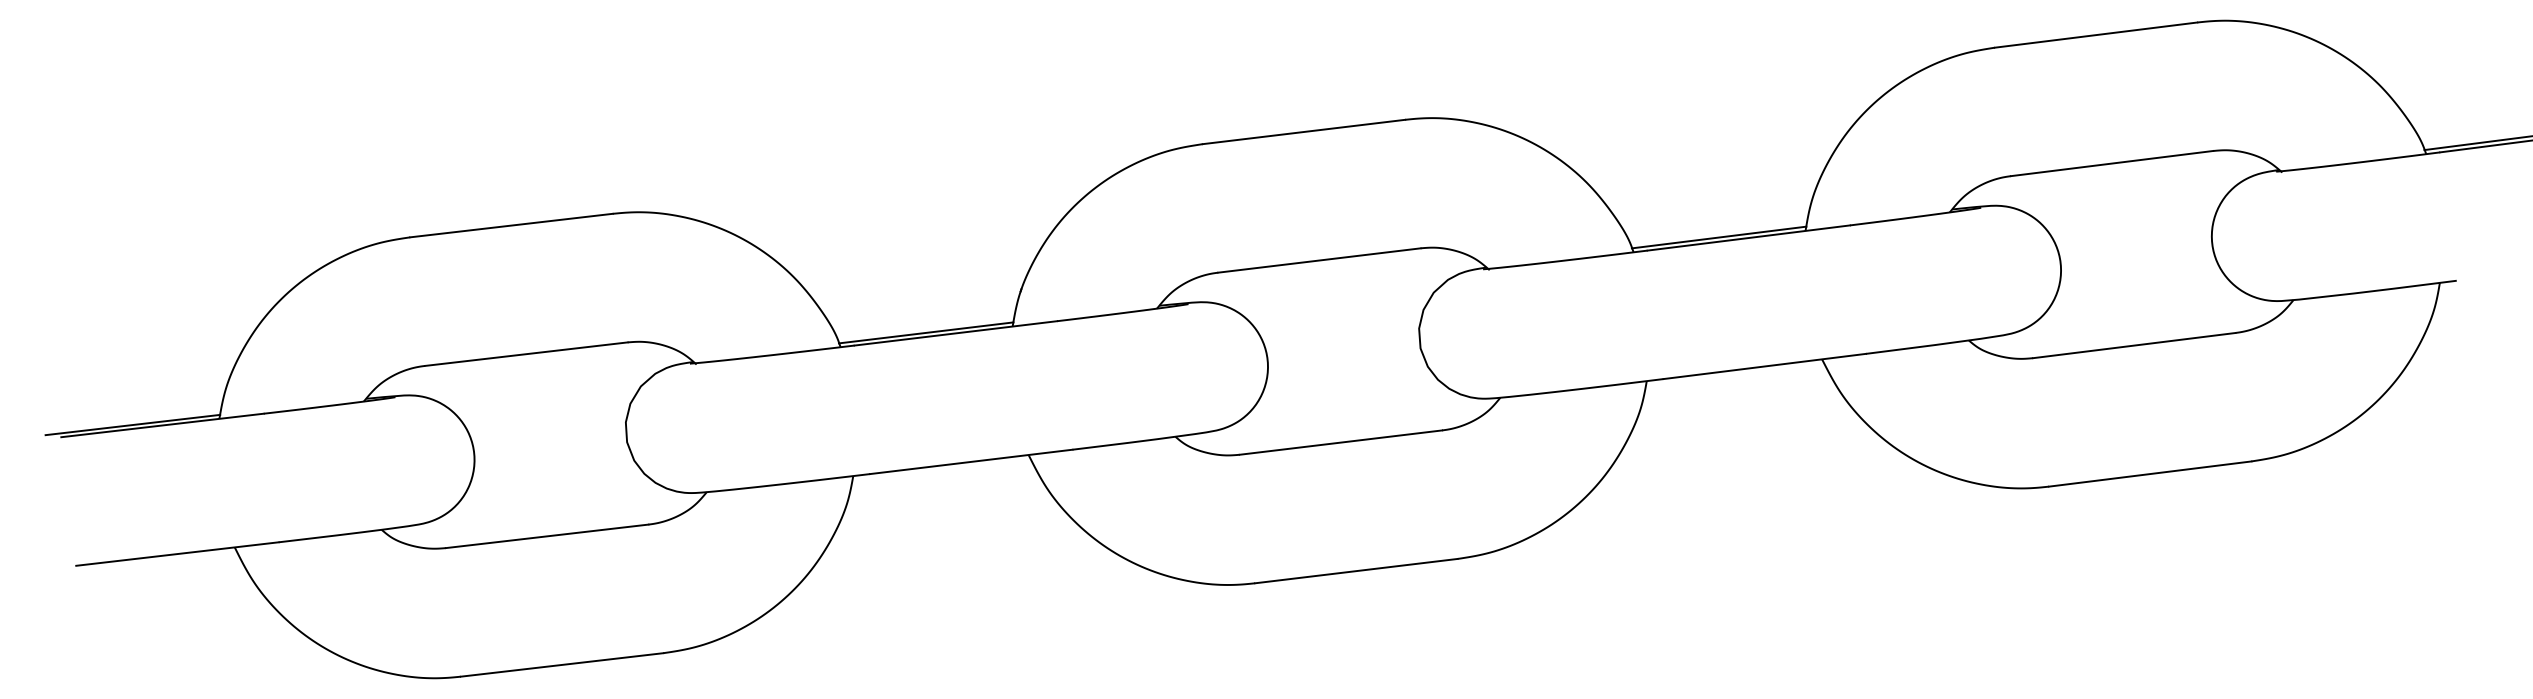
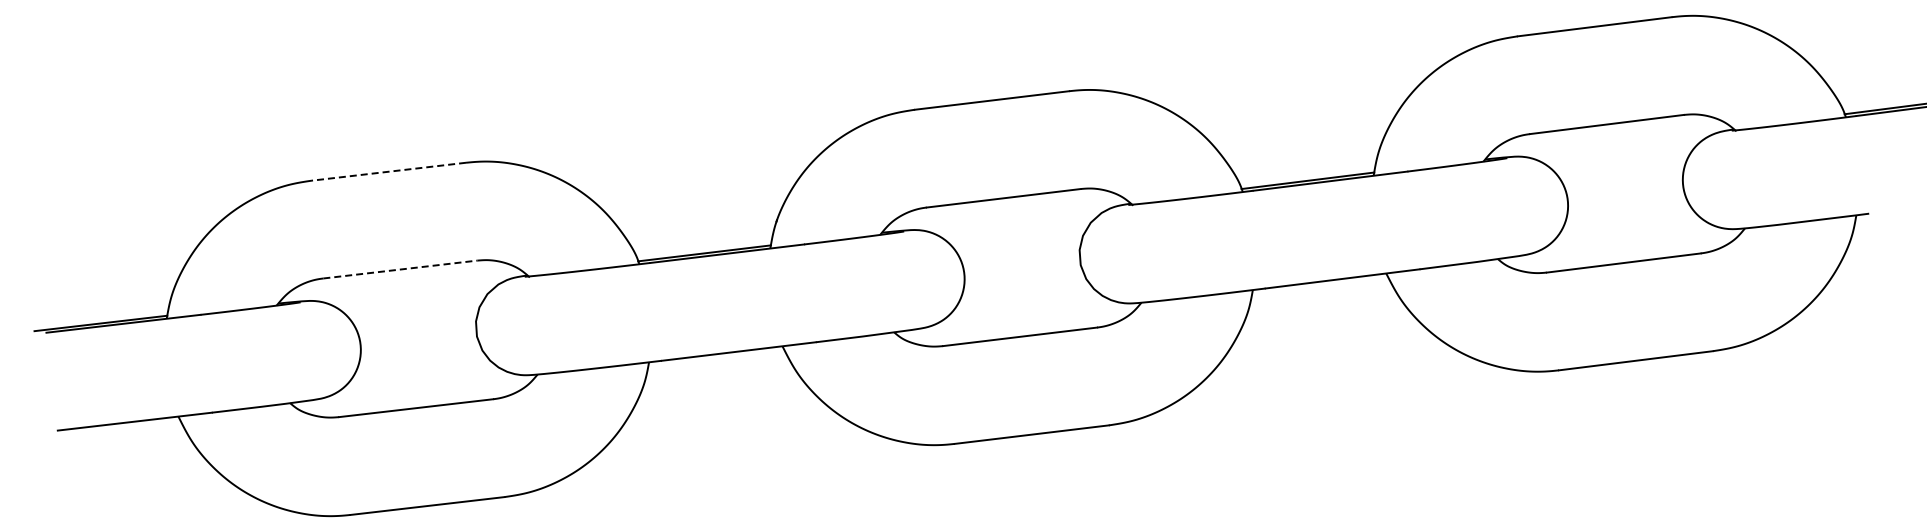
line: (512, 225) -> (389, 171), solid -> dashed
line: (526, 354) -> (400, 269), solid -> dashed

